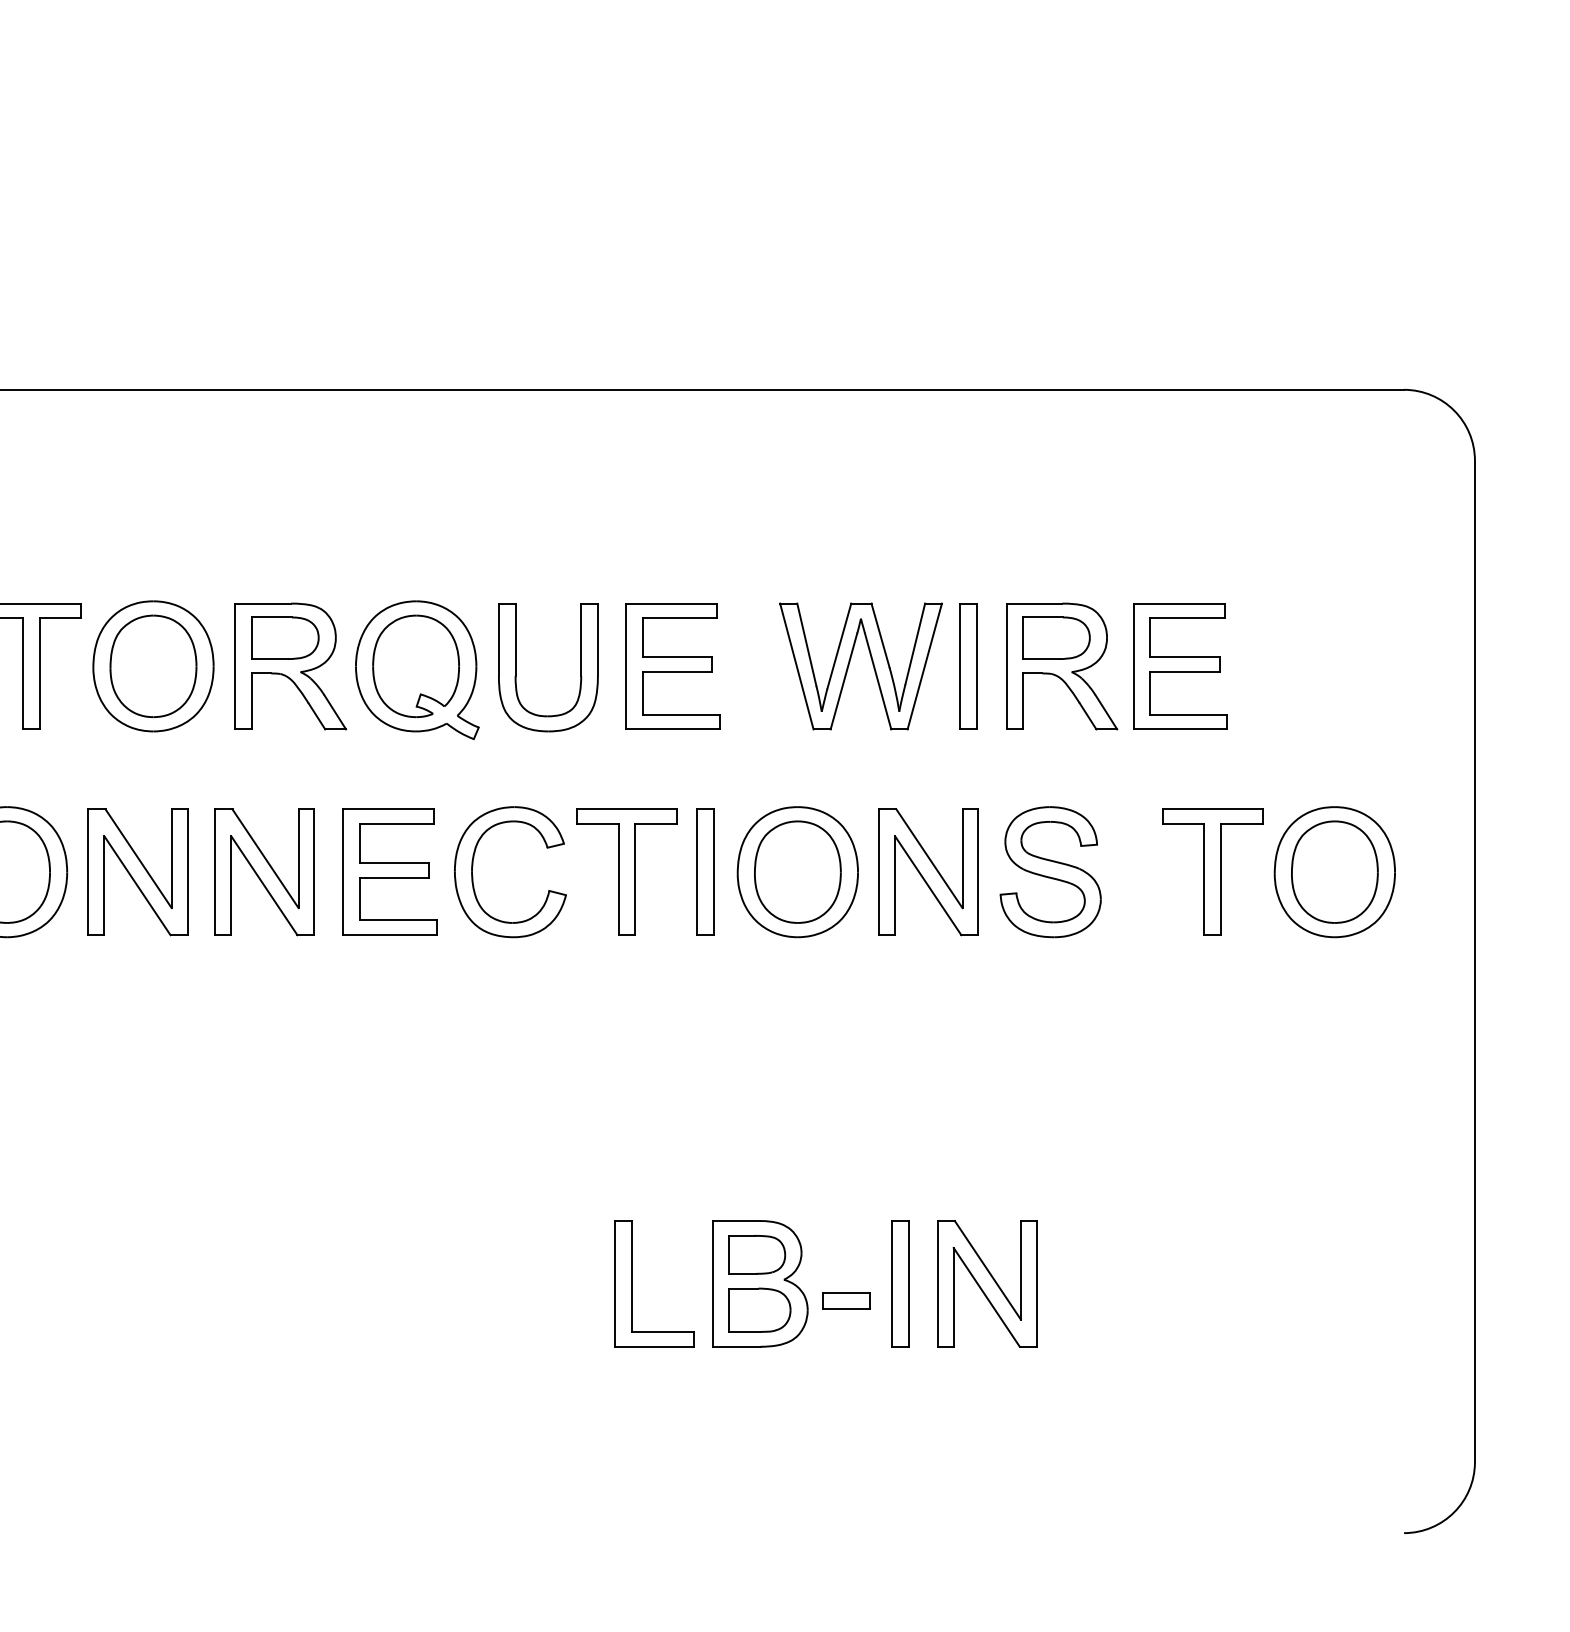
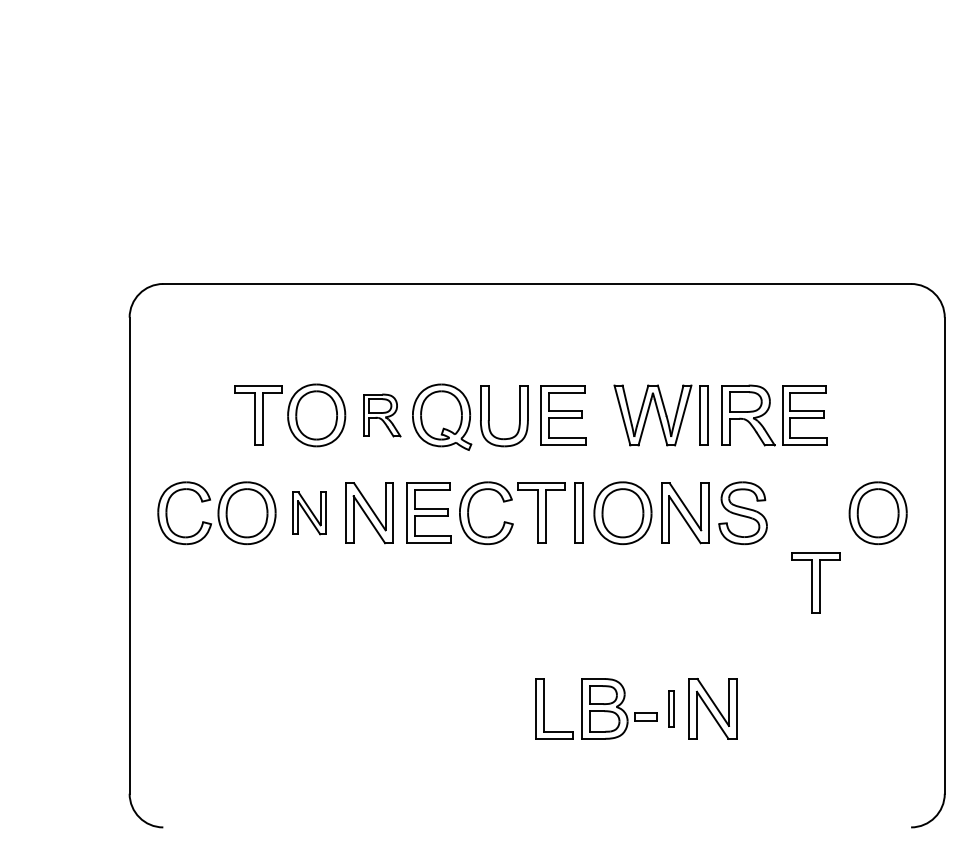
part: (291, 666) -> (382, 415), size x0.7
part: (1211, 870) -> (815, 582), moved
part: (138, 872) -> (309, 513), size x0.7
part: (899, 1282) -> (671, 708), size x0.6

